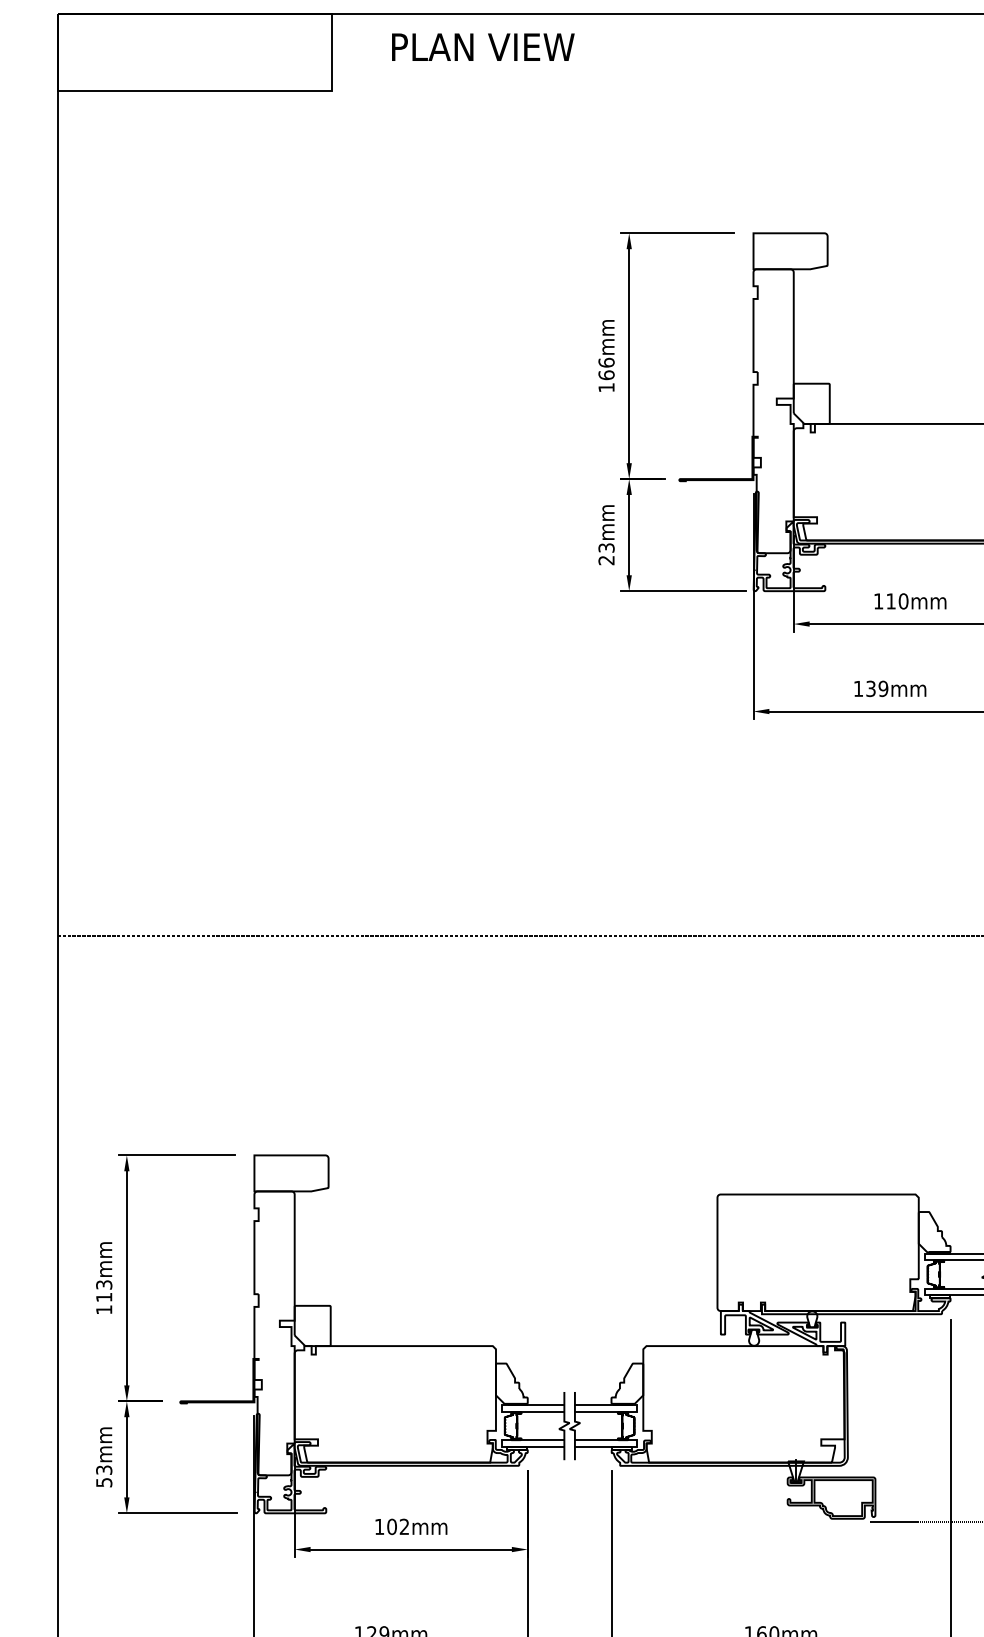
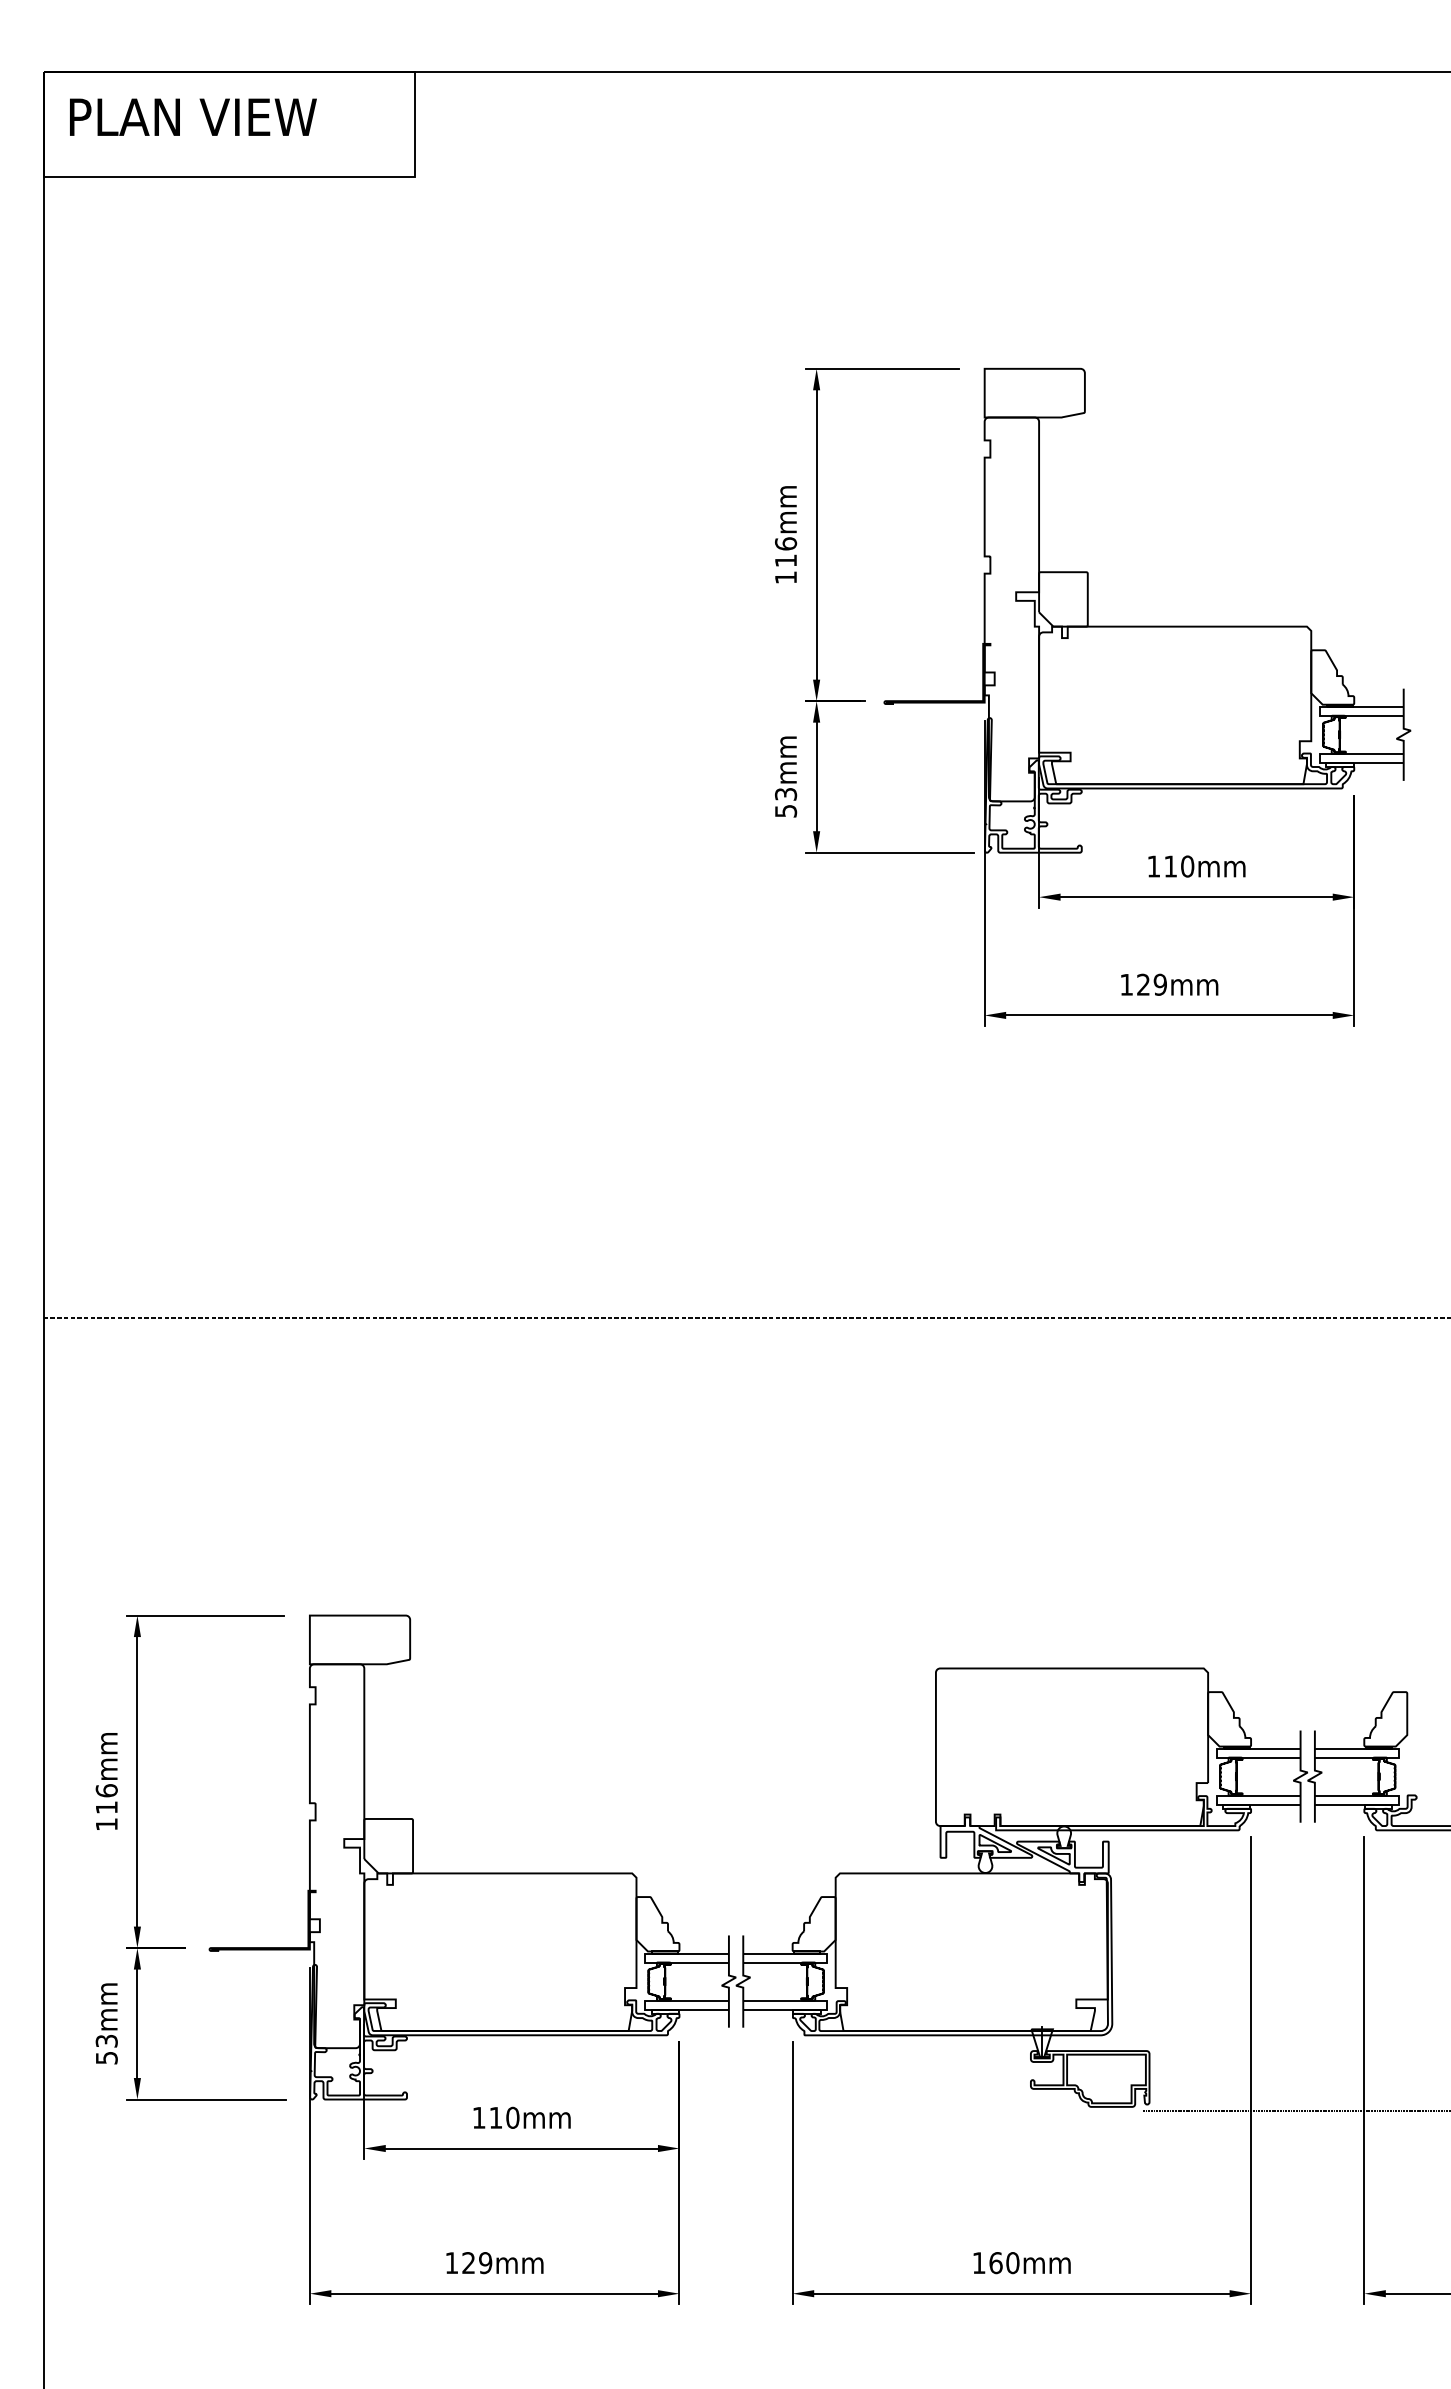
text: (483, 46) -> (193, 116), moved
text: (606, 375) -> (786, 560), 166mm -> 116mm
text: (606, 560) -> (786, 811), 23mm -> 53mm
text: (870, 688) -> (1143, 984), 139mm -> 129mm
text: (104, 1284) -> (106, 1790), 113mm -> 116mm
text: (398, 1526) -> (504, 2117), 102mm -> 110mm

